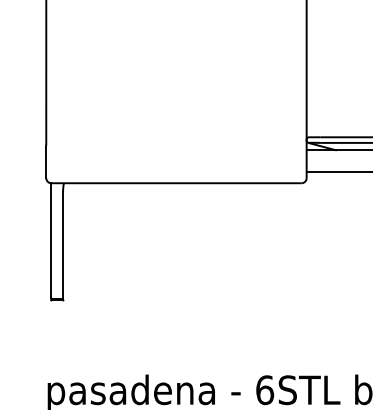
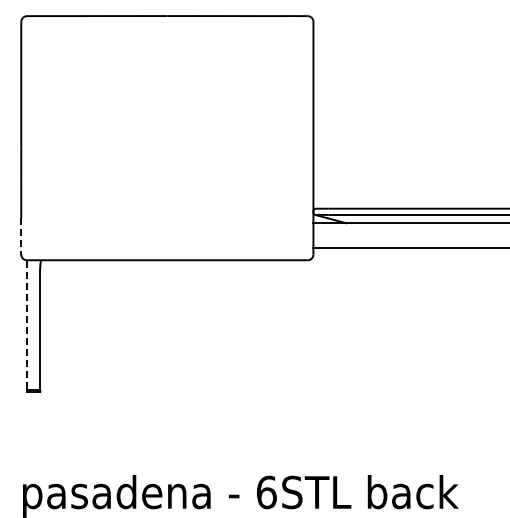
line: (46, 162) -> (21, 236), solid -> dashed
line: (50, 240) -> (26, 324), solid -> dashed

